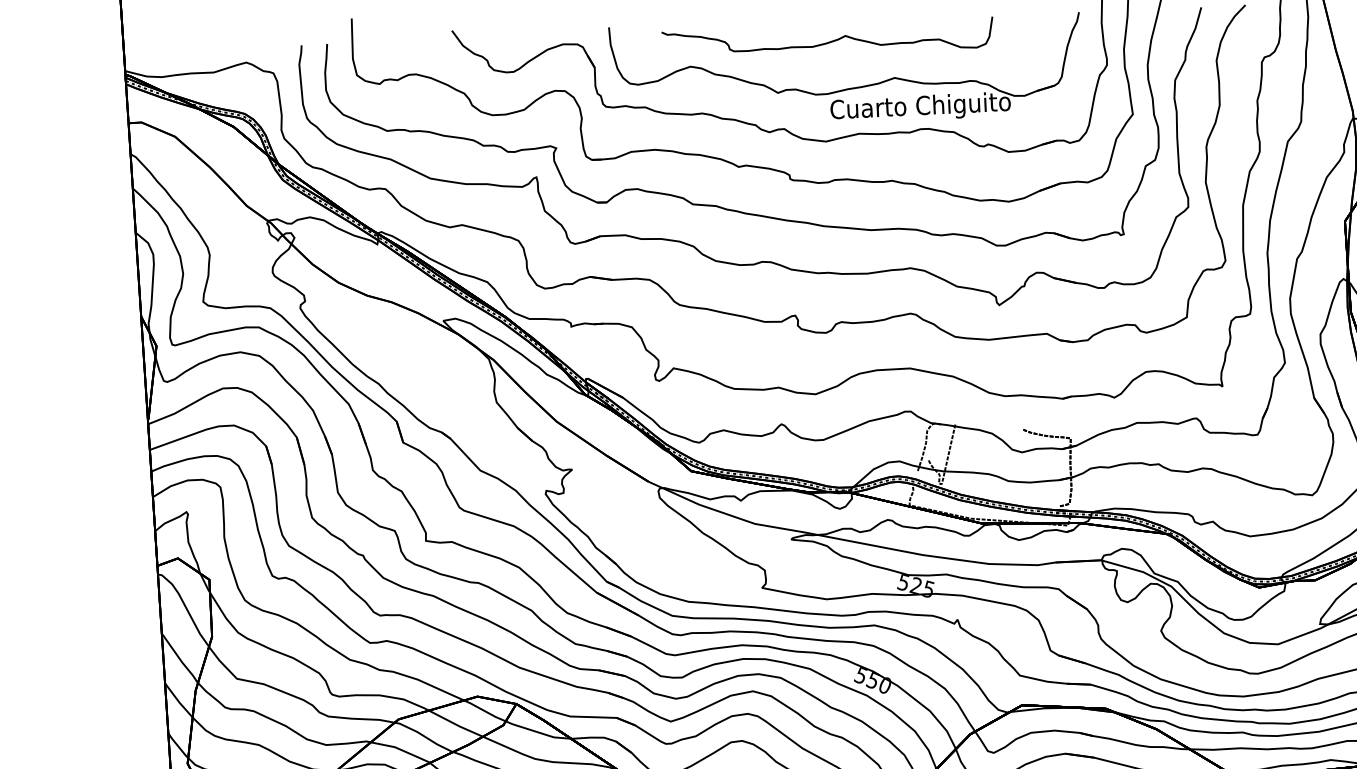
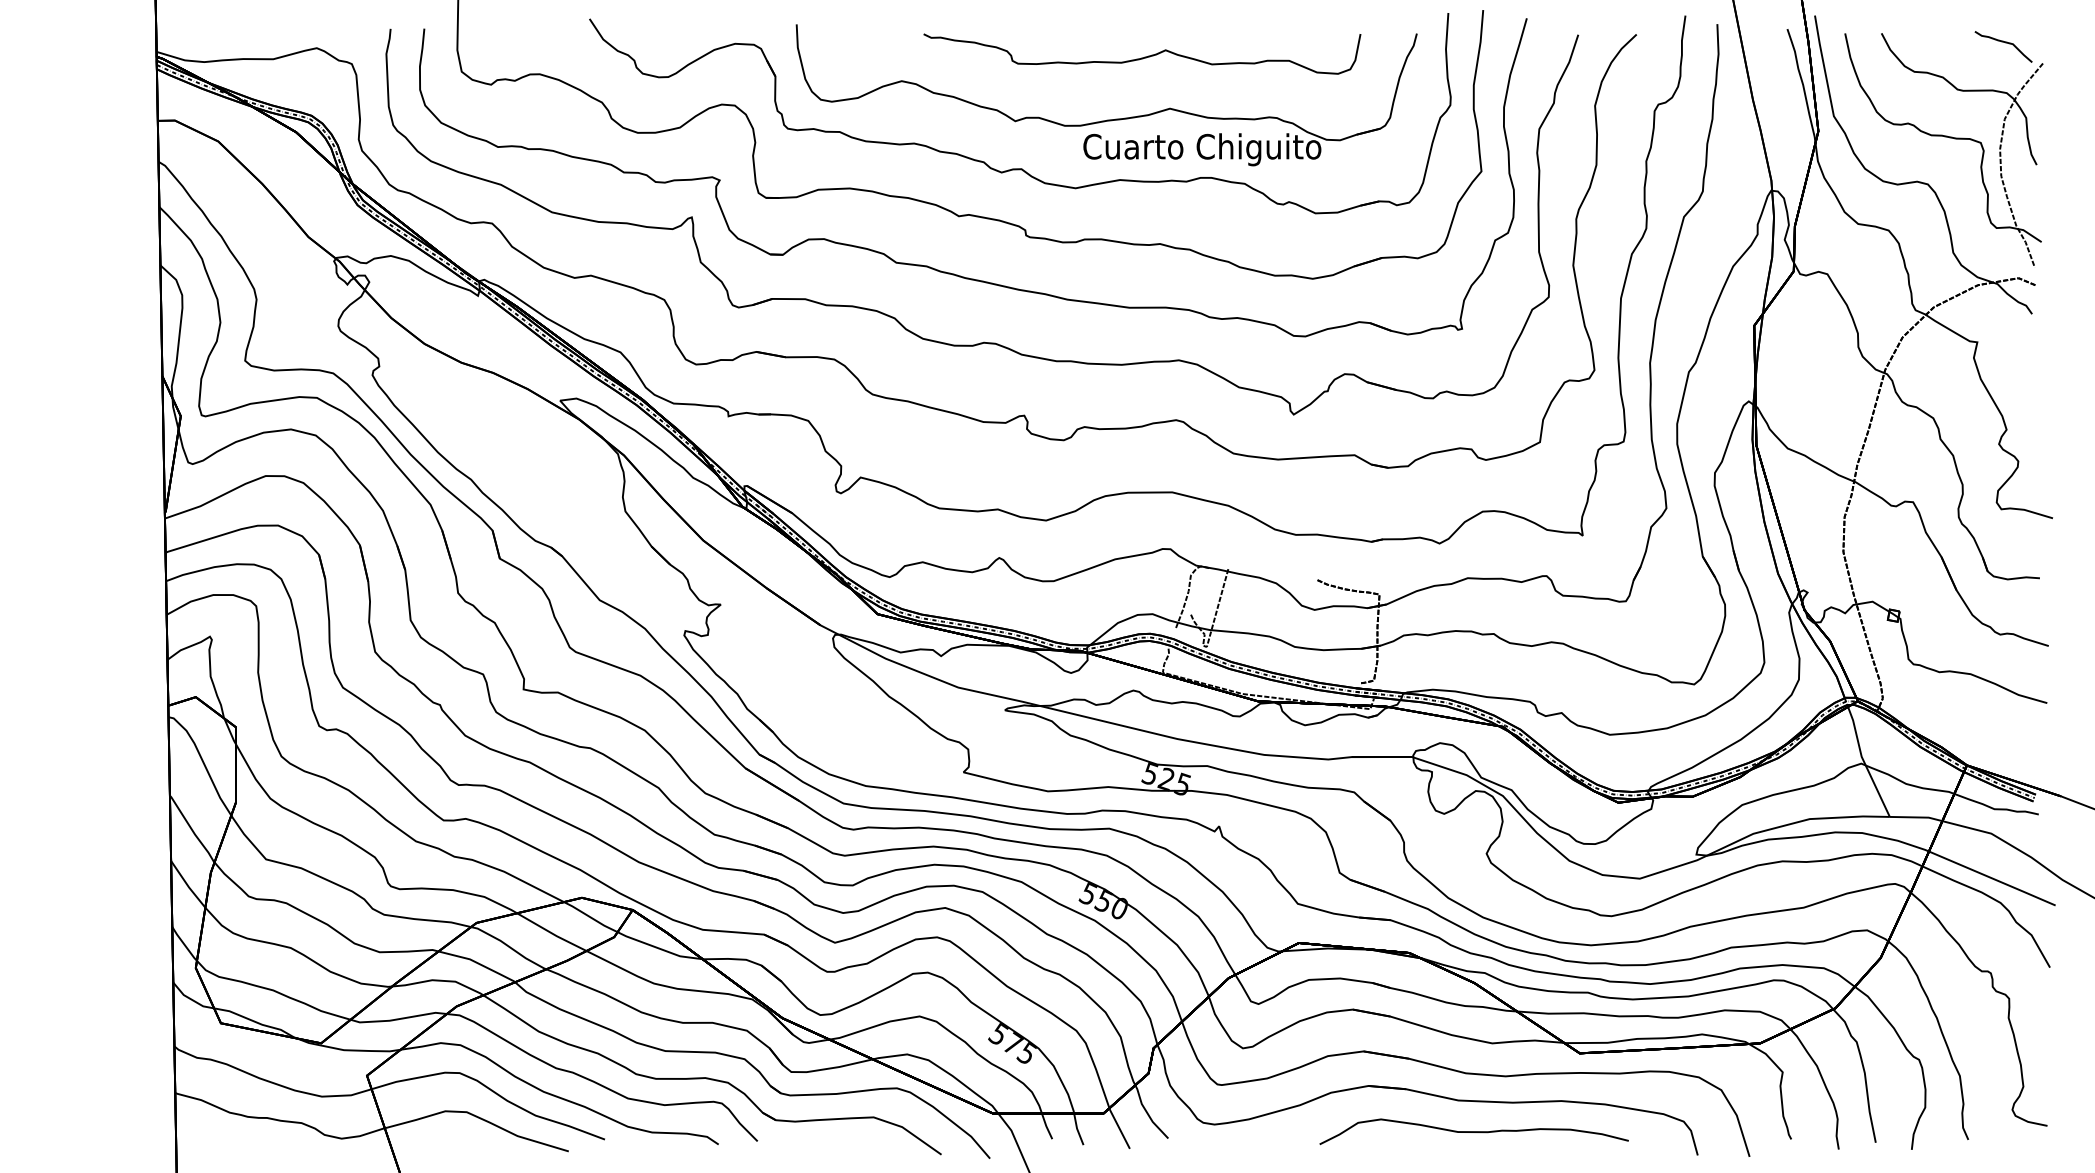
curve: (829, 41) -> (1144, 56), moved

